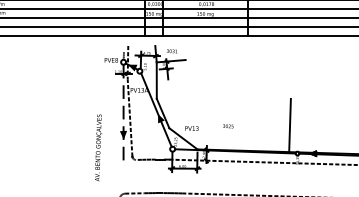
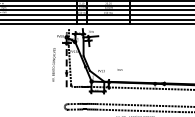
line: (288, 125) -> (150, 69), removed
text: (97, 147) -> (53, 64), moved

